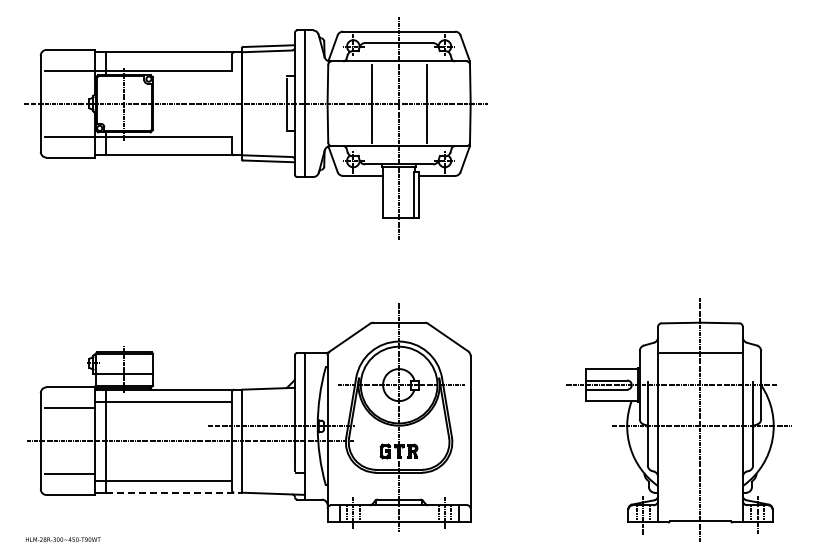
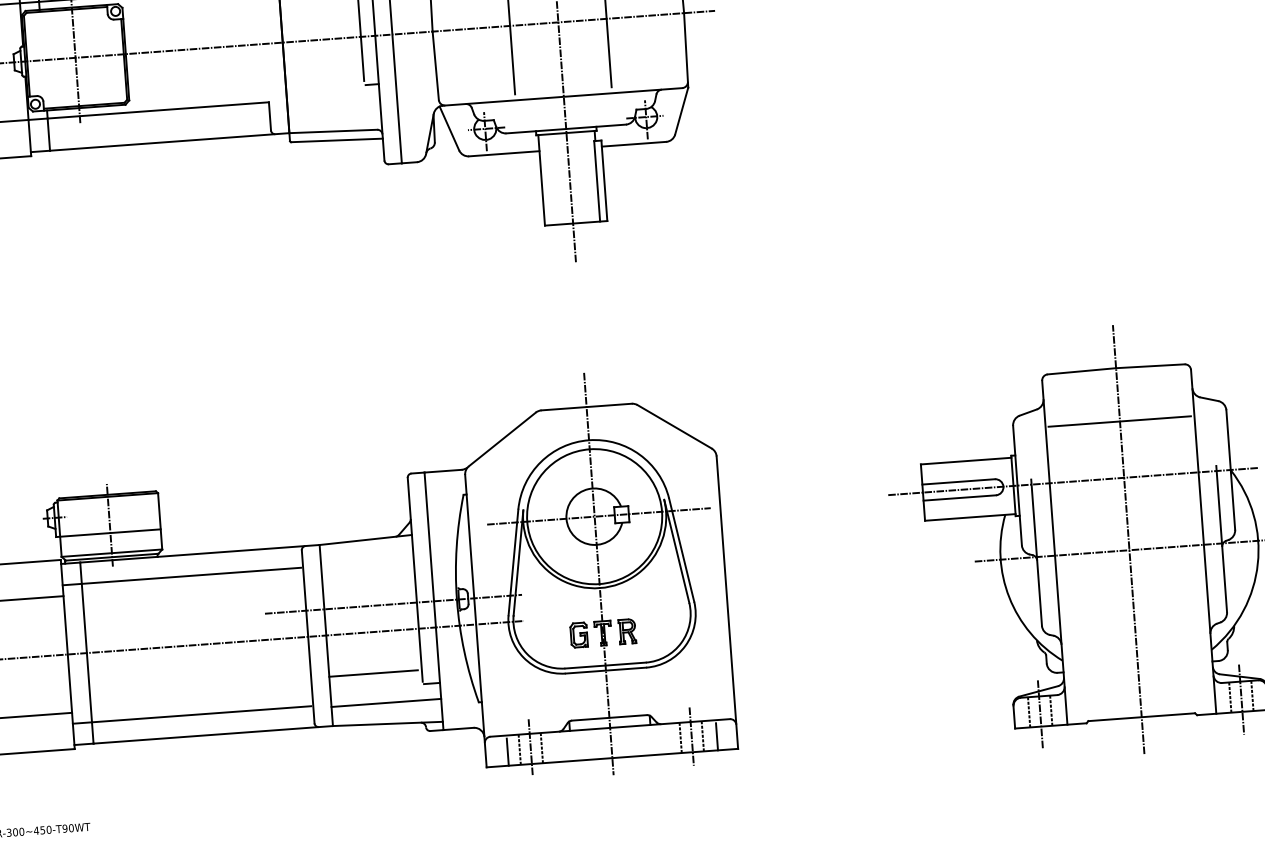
line: (267, 464) -> (373, 673), added
line: (273, 481) -> (386, 702), added
line: (174, 492) -> (213, 734), dashed -> solid

